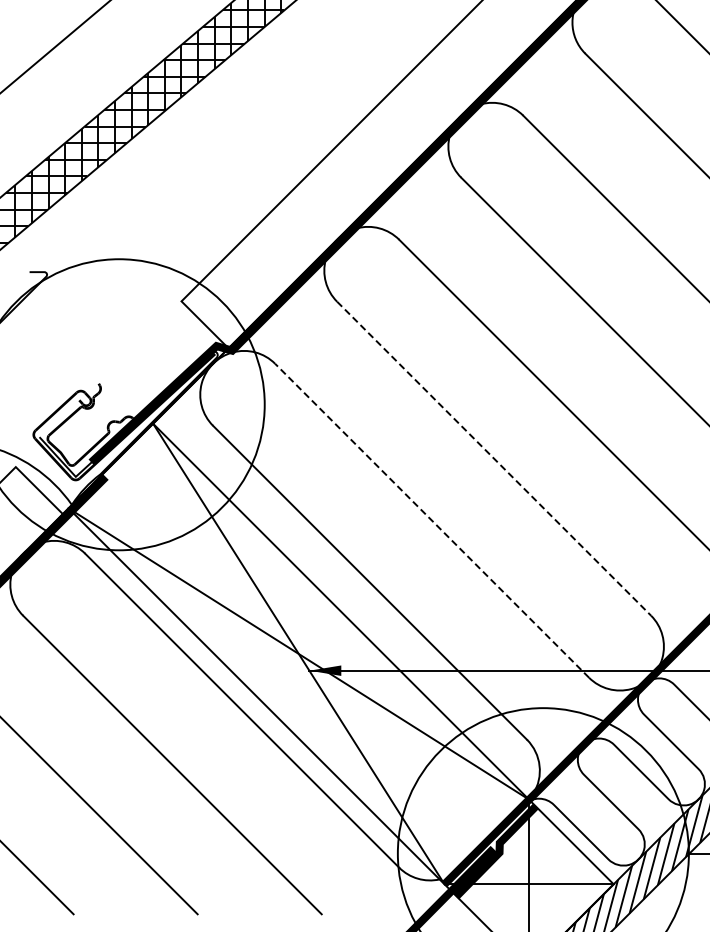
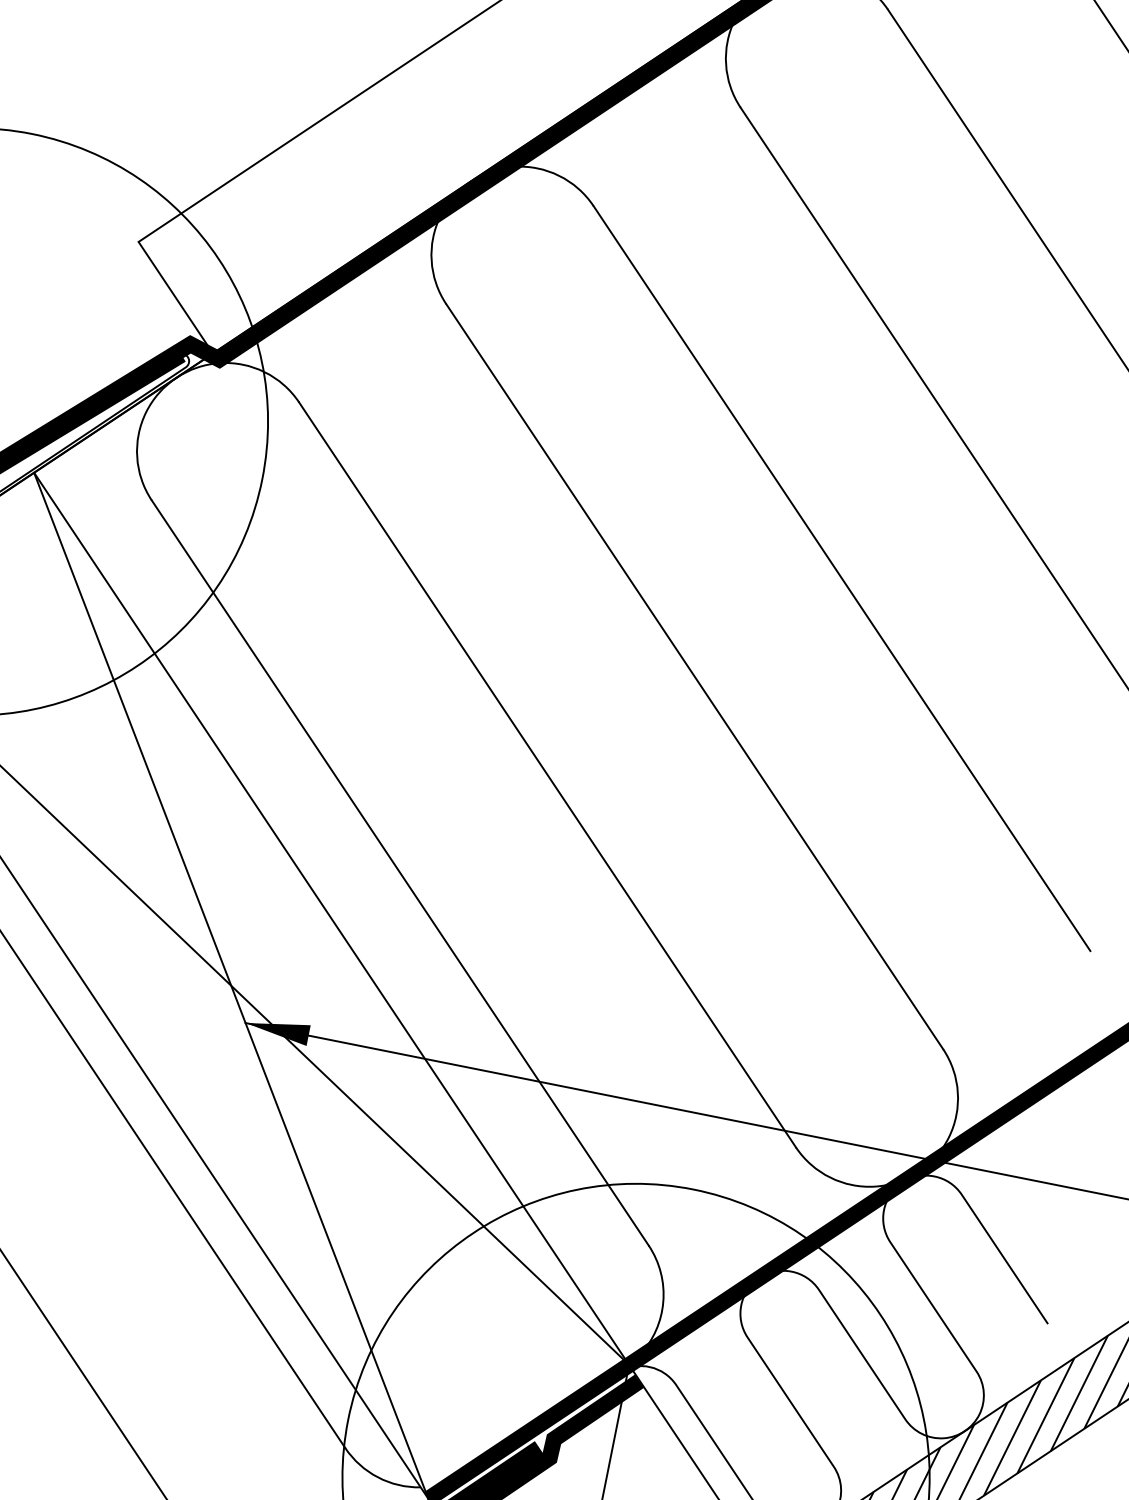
line: (494, 458) -> (695, 676), dashed -> solid
line: (432, 520) -> (548, 774), dashed -> solid

